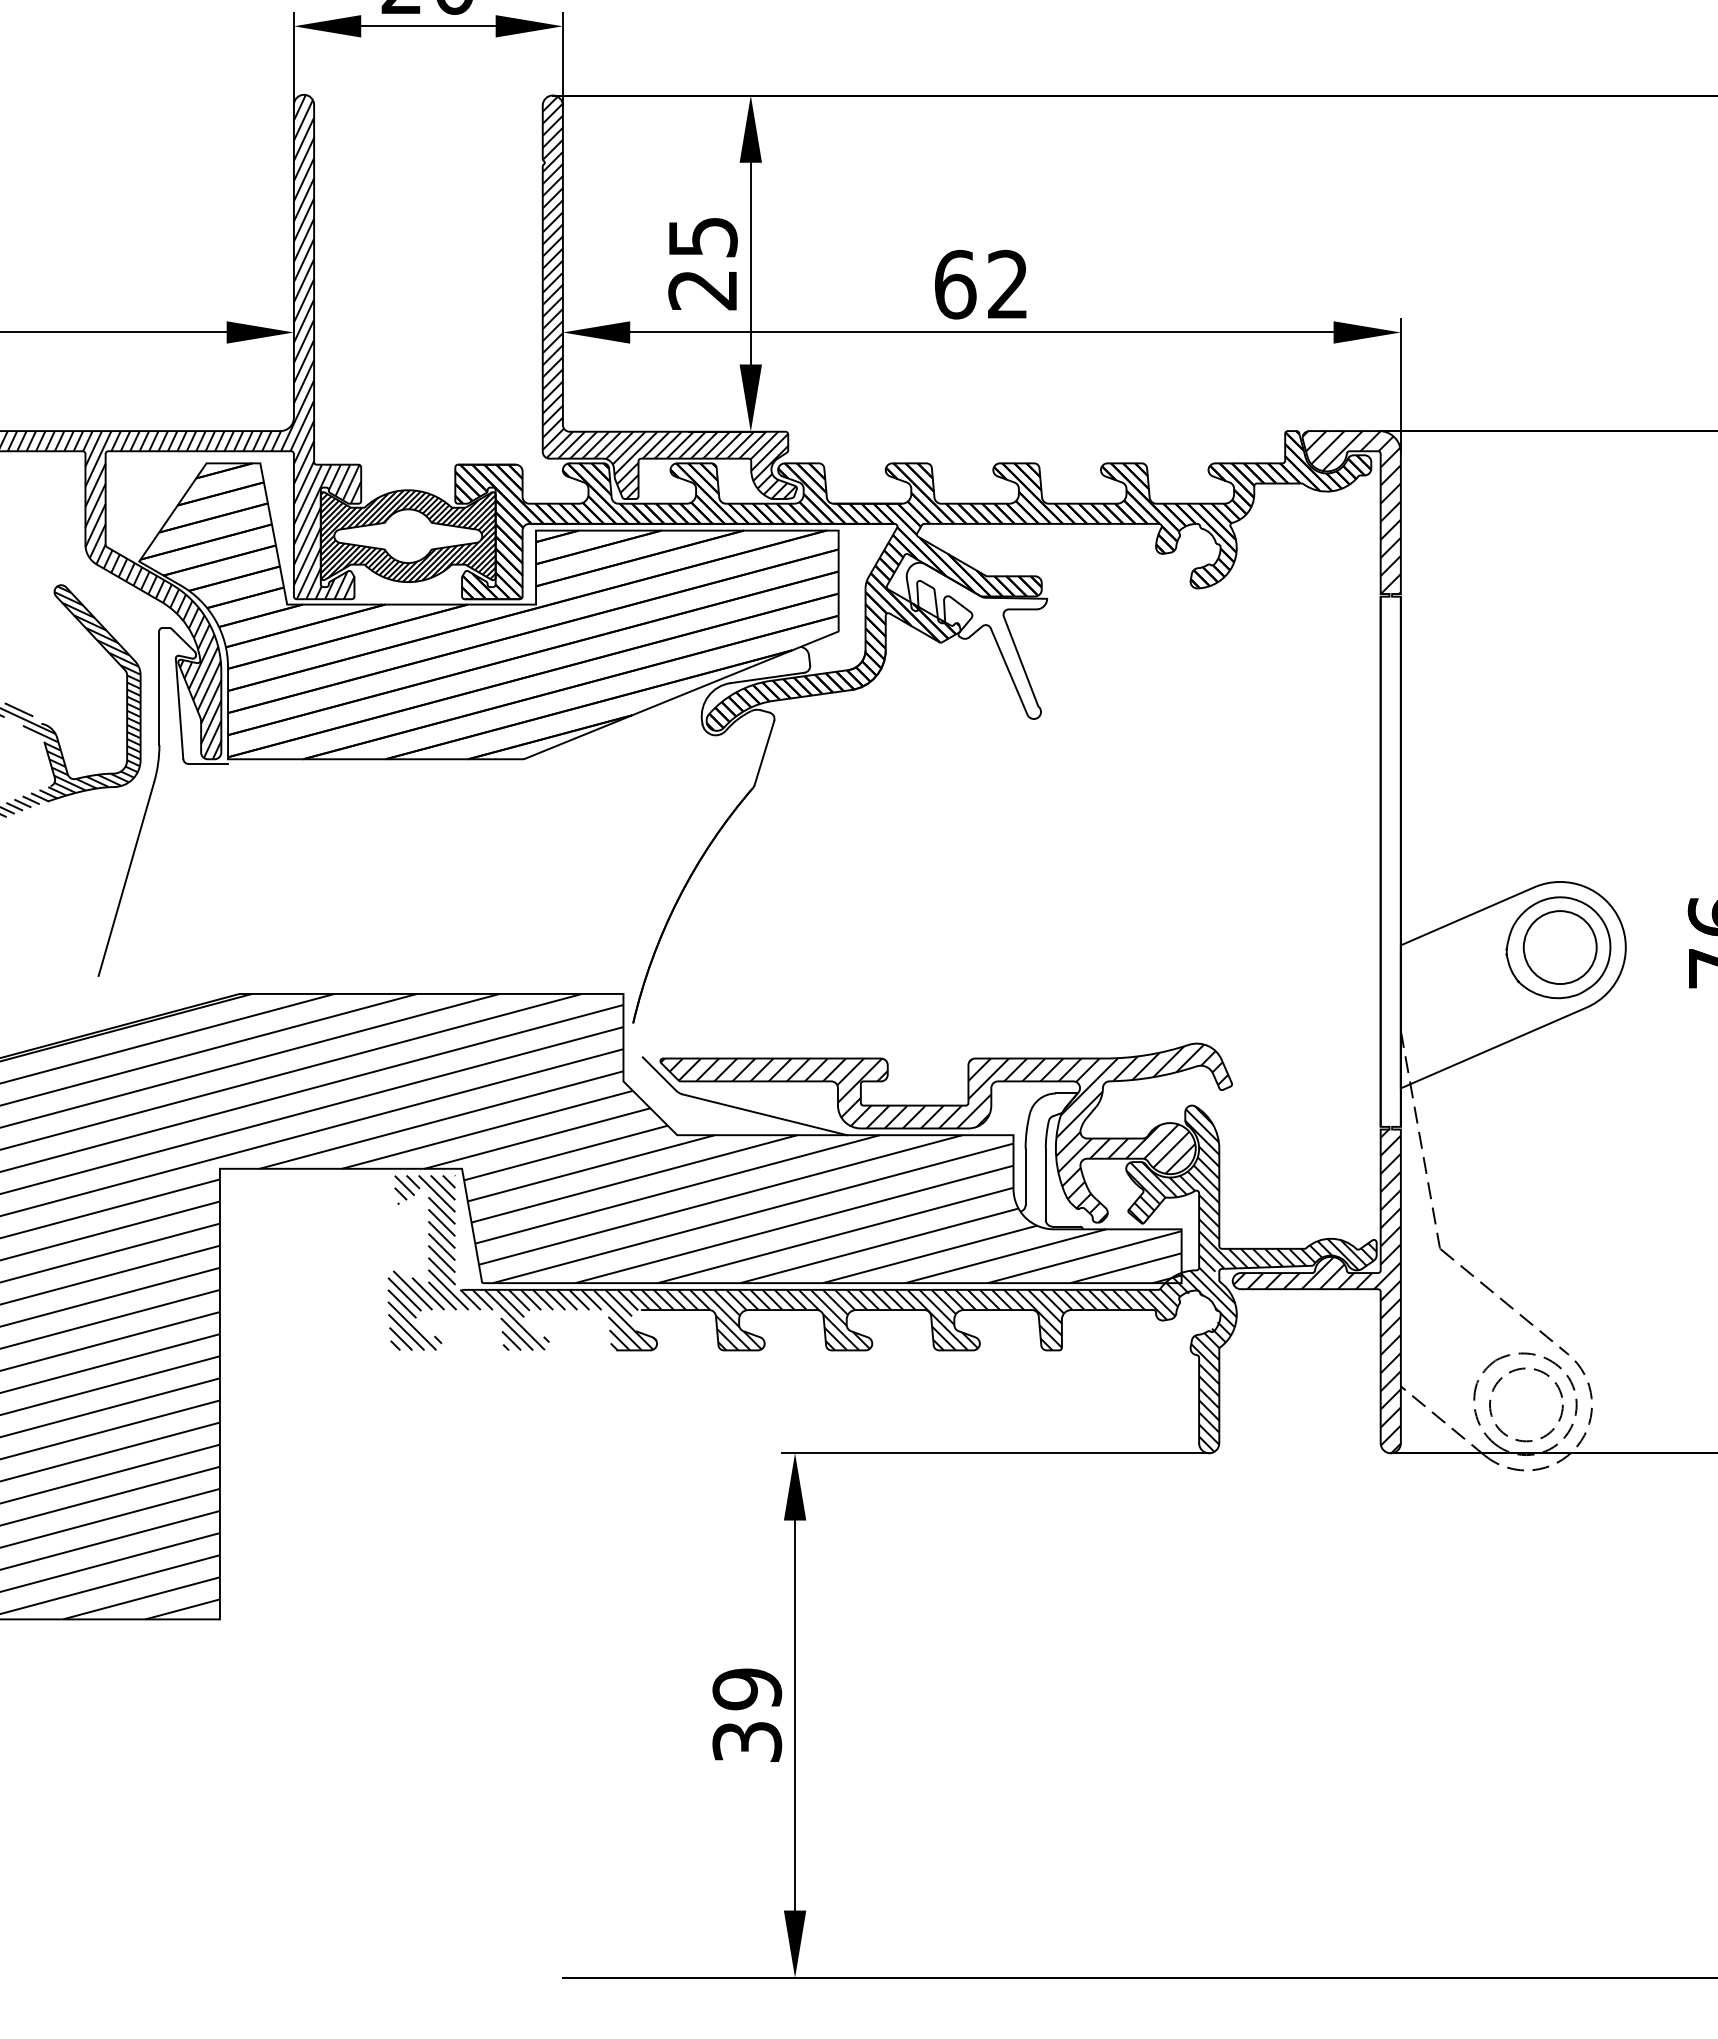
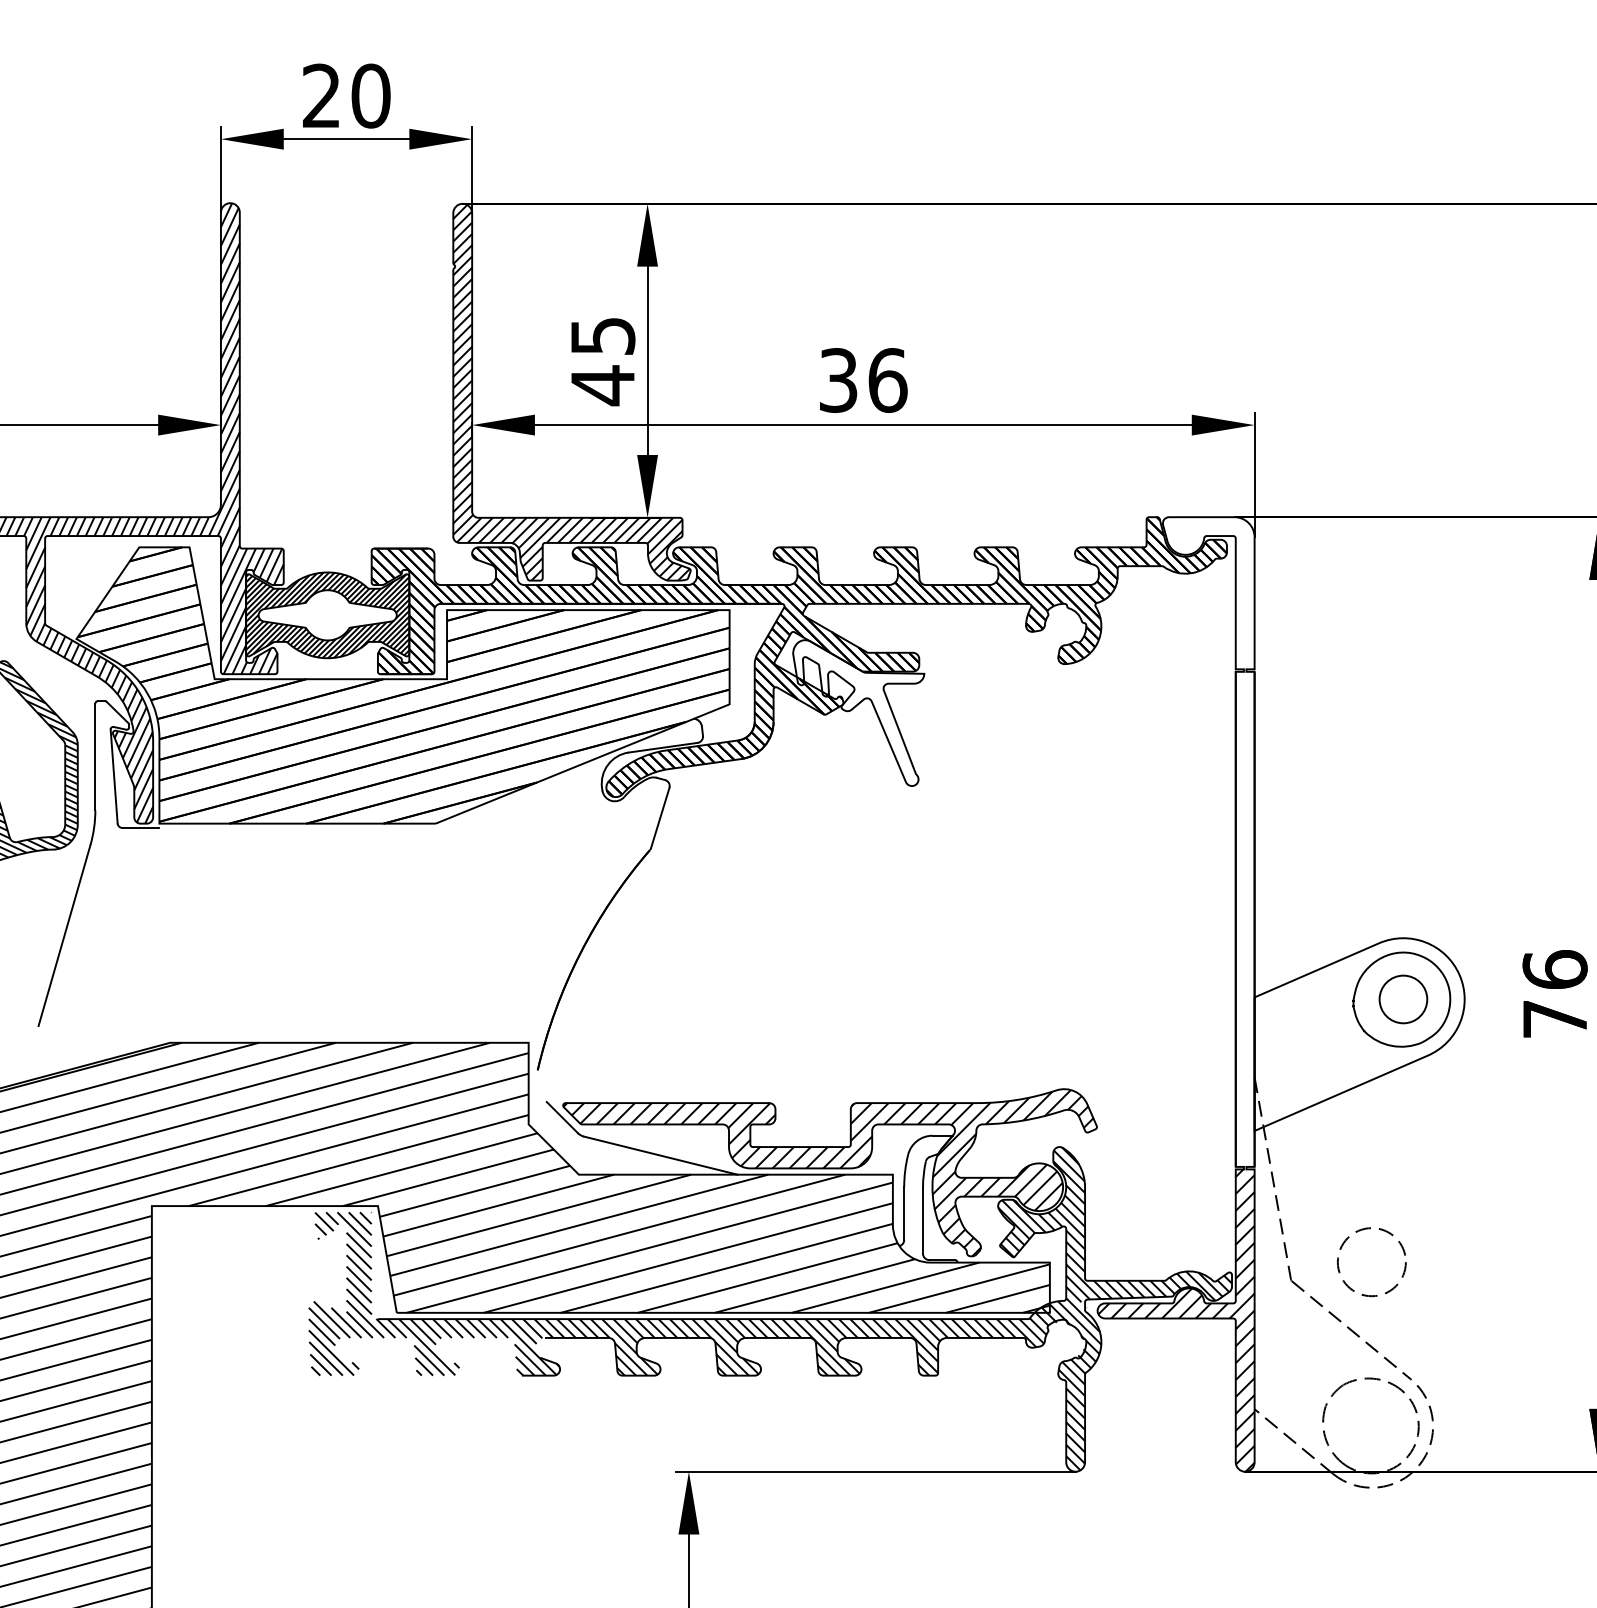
text: (982, 284) -> (863, 380), 62 -> 36
text: (702, 290) -> (602, 385), 25 -> 45
hatch: (1351, 512) -> (1208, 593), removed
circle: (1559, 947) -> (1402, 999), size x0.7
circle: (1526, 1404) -> (1371, 1261), moved

